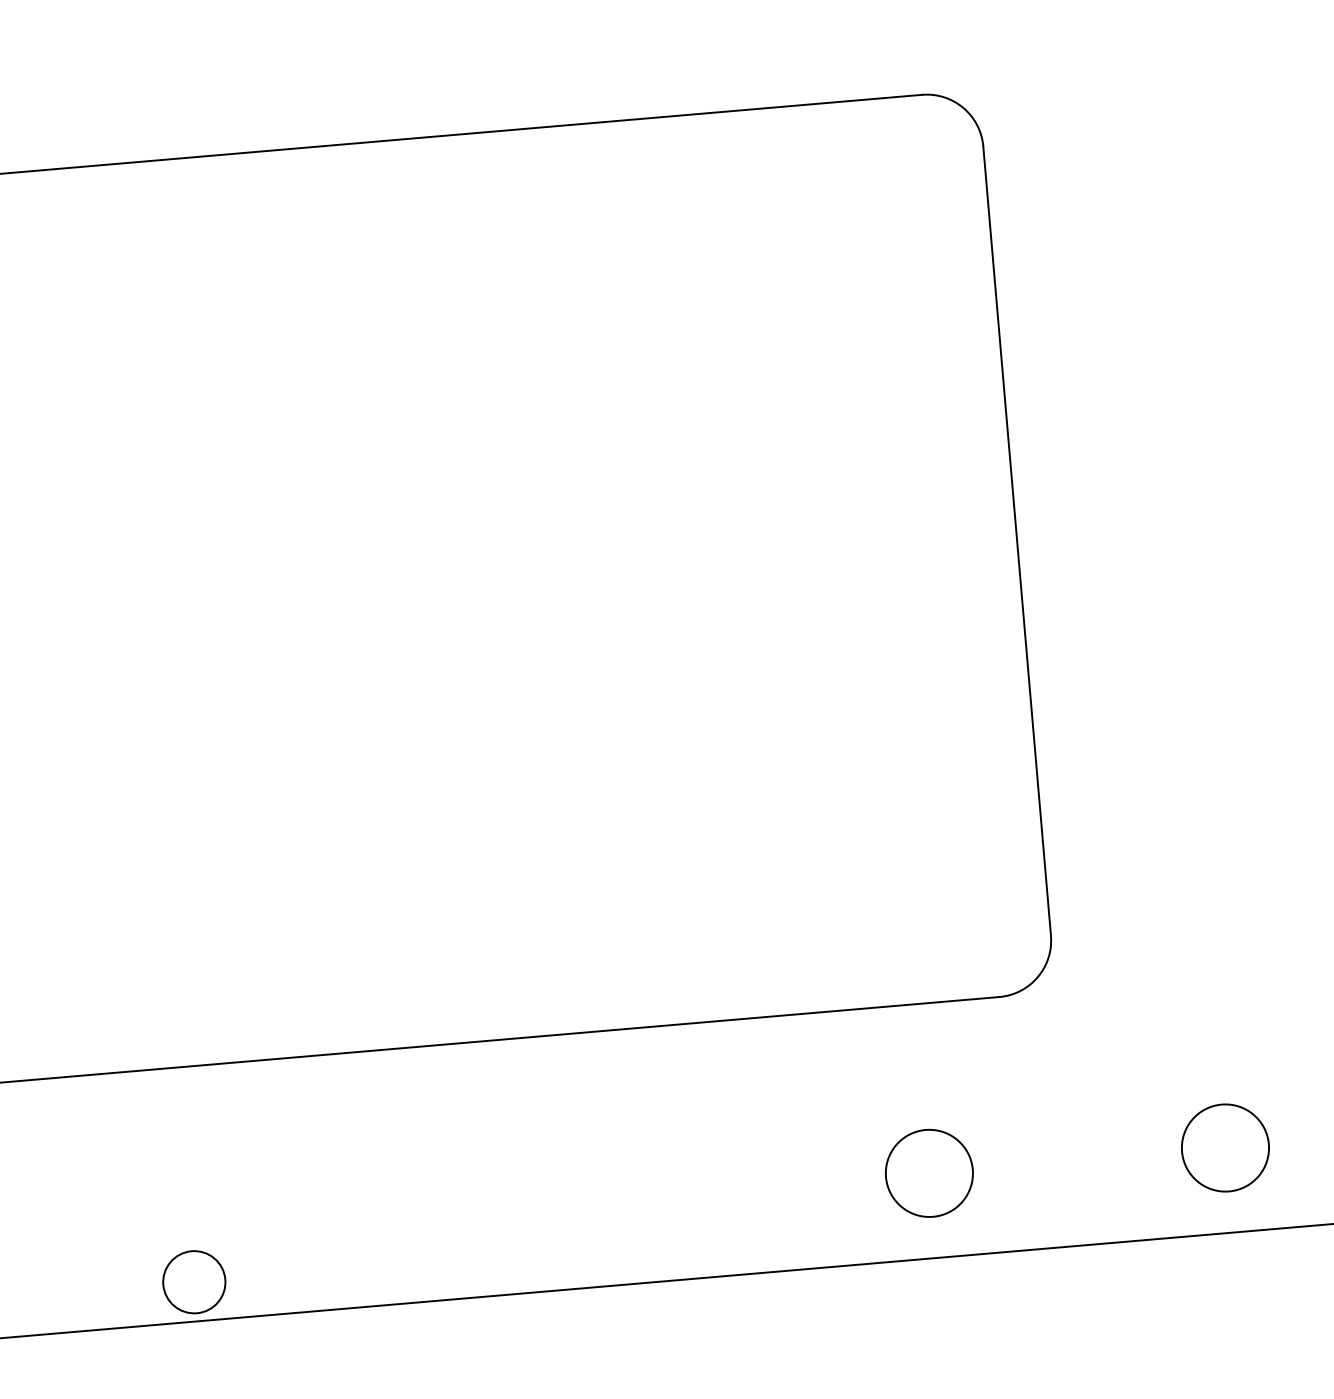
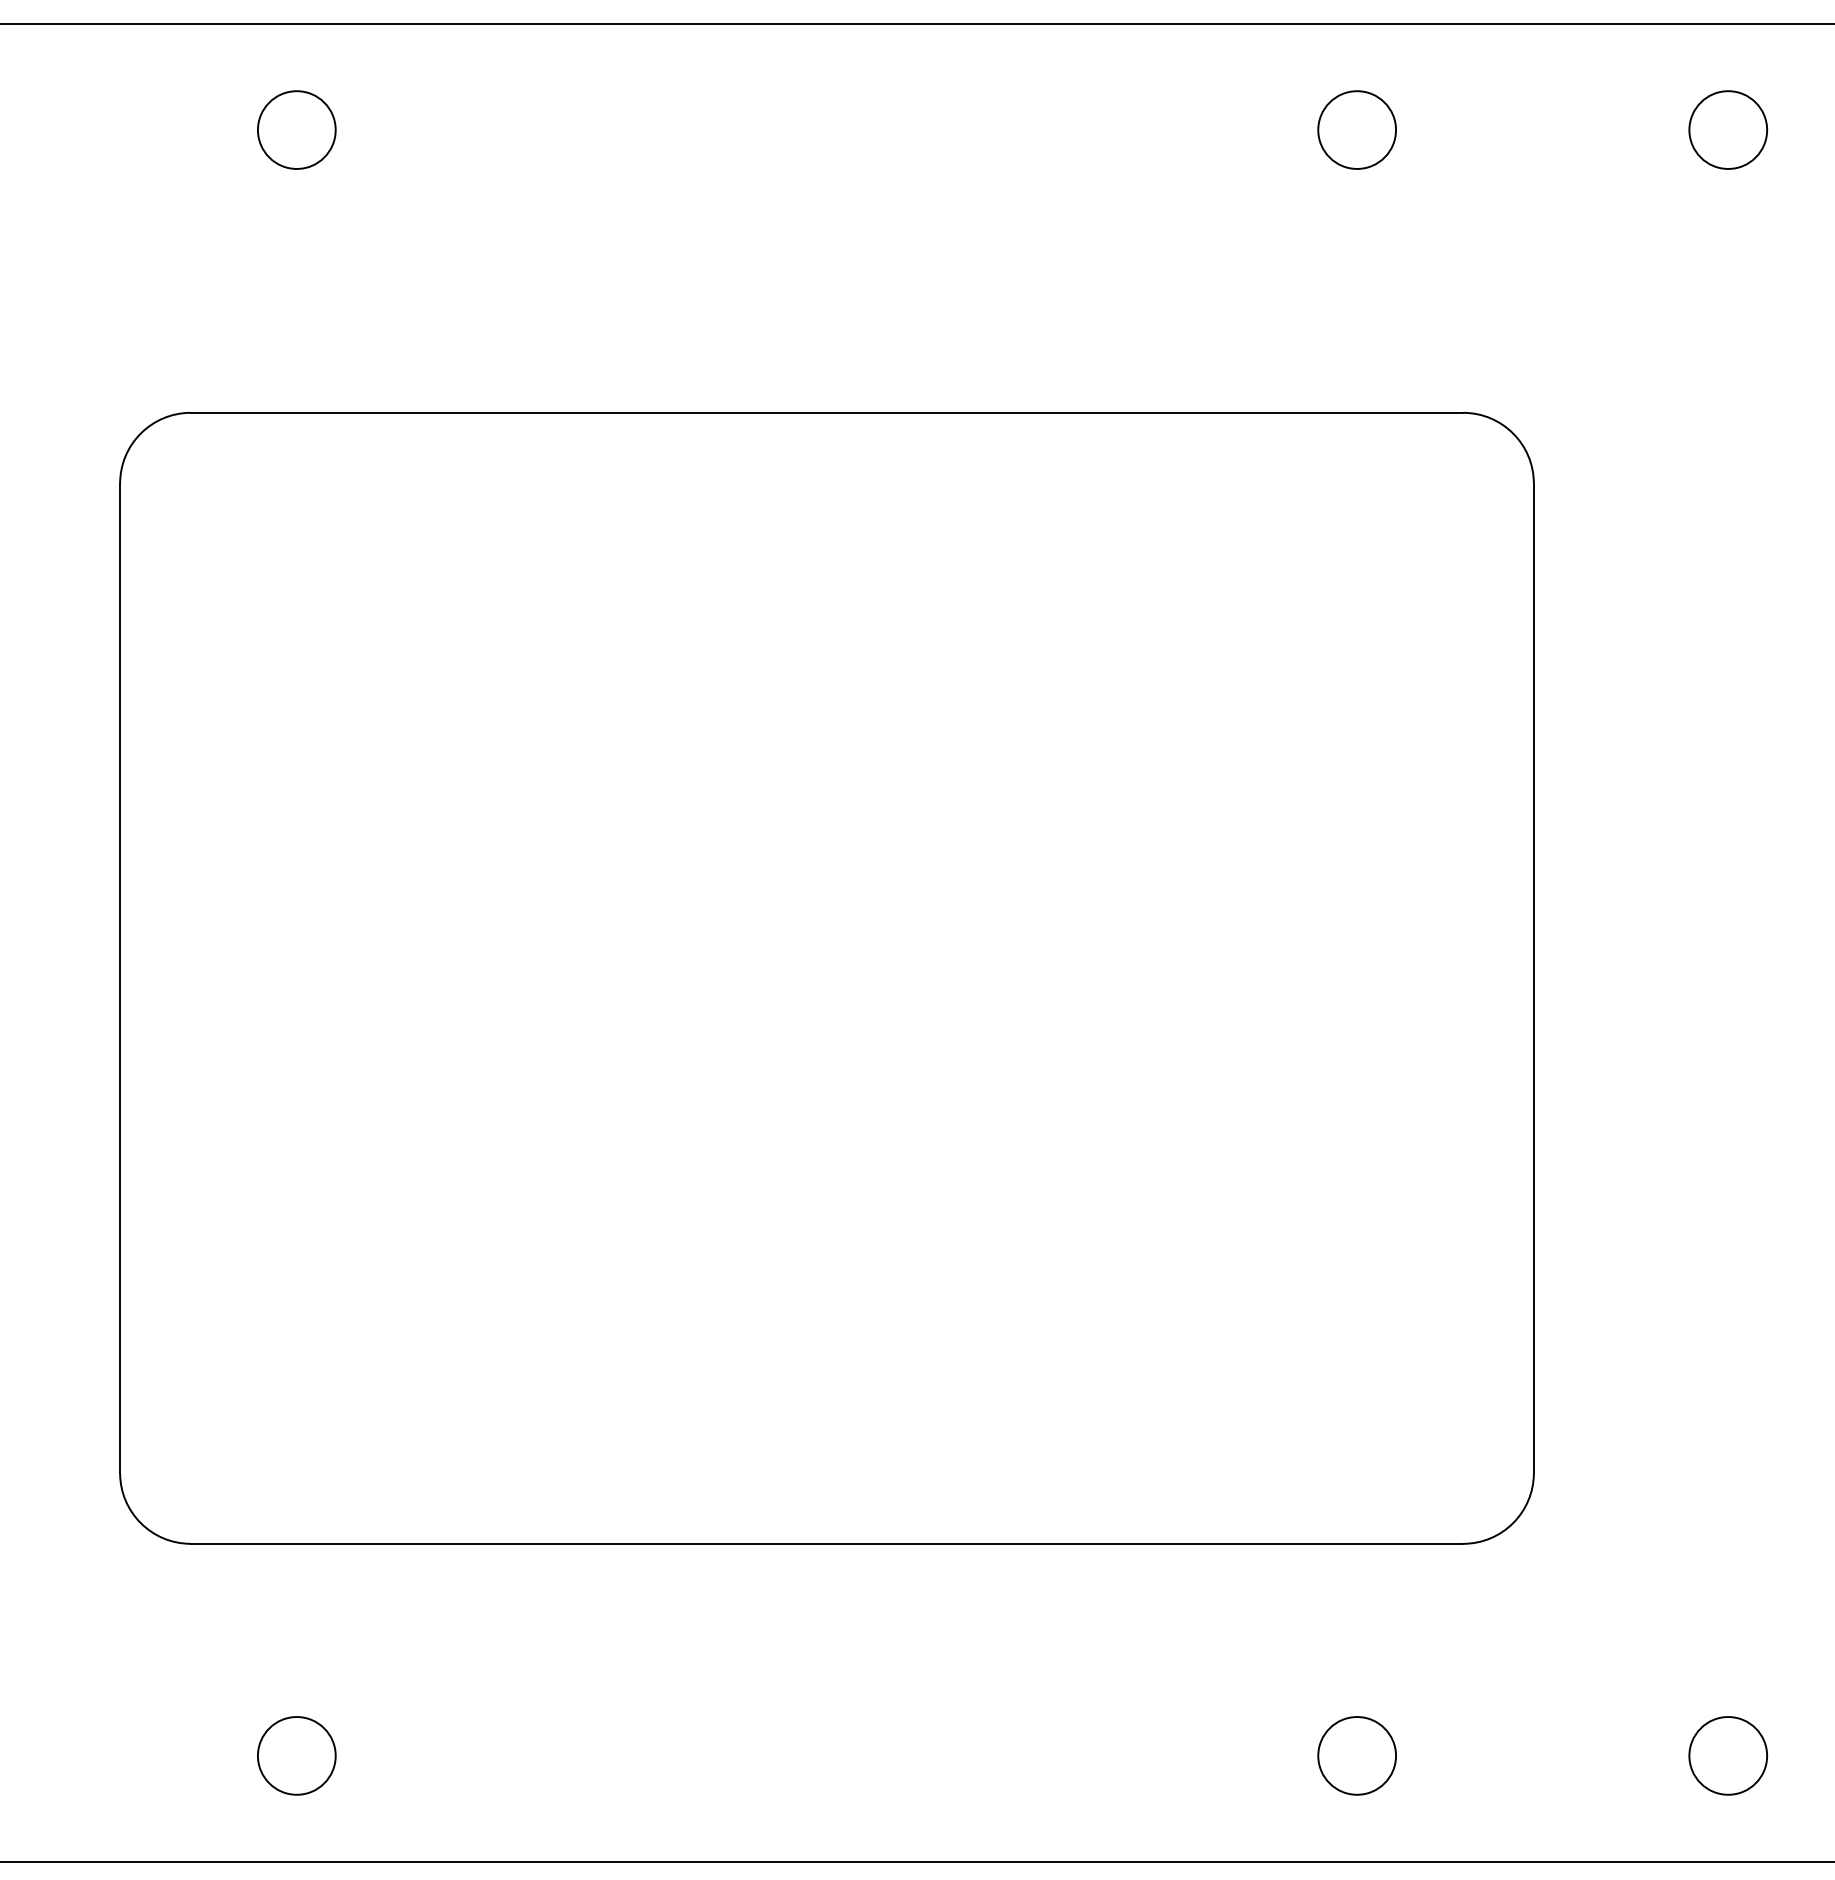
circle: (1224, 1147) -> (1727, 1755), size x0.71
circle: (928, 1173) -> (1356, 1755), size x0.71
circle: (194, 1281) -> (296, 1755), moved

